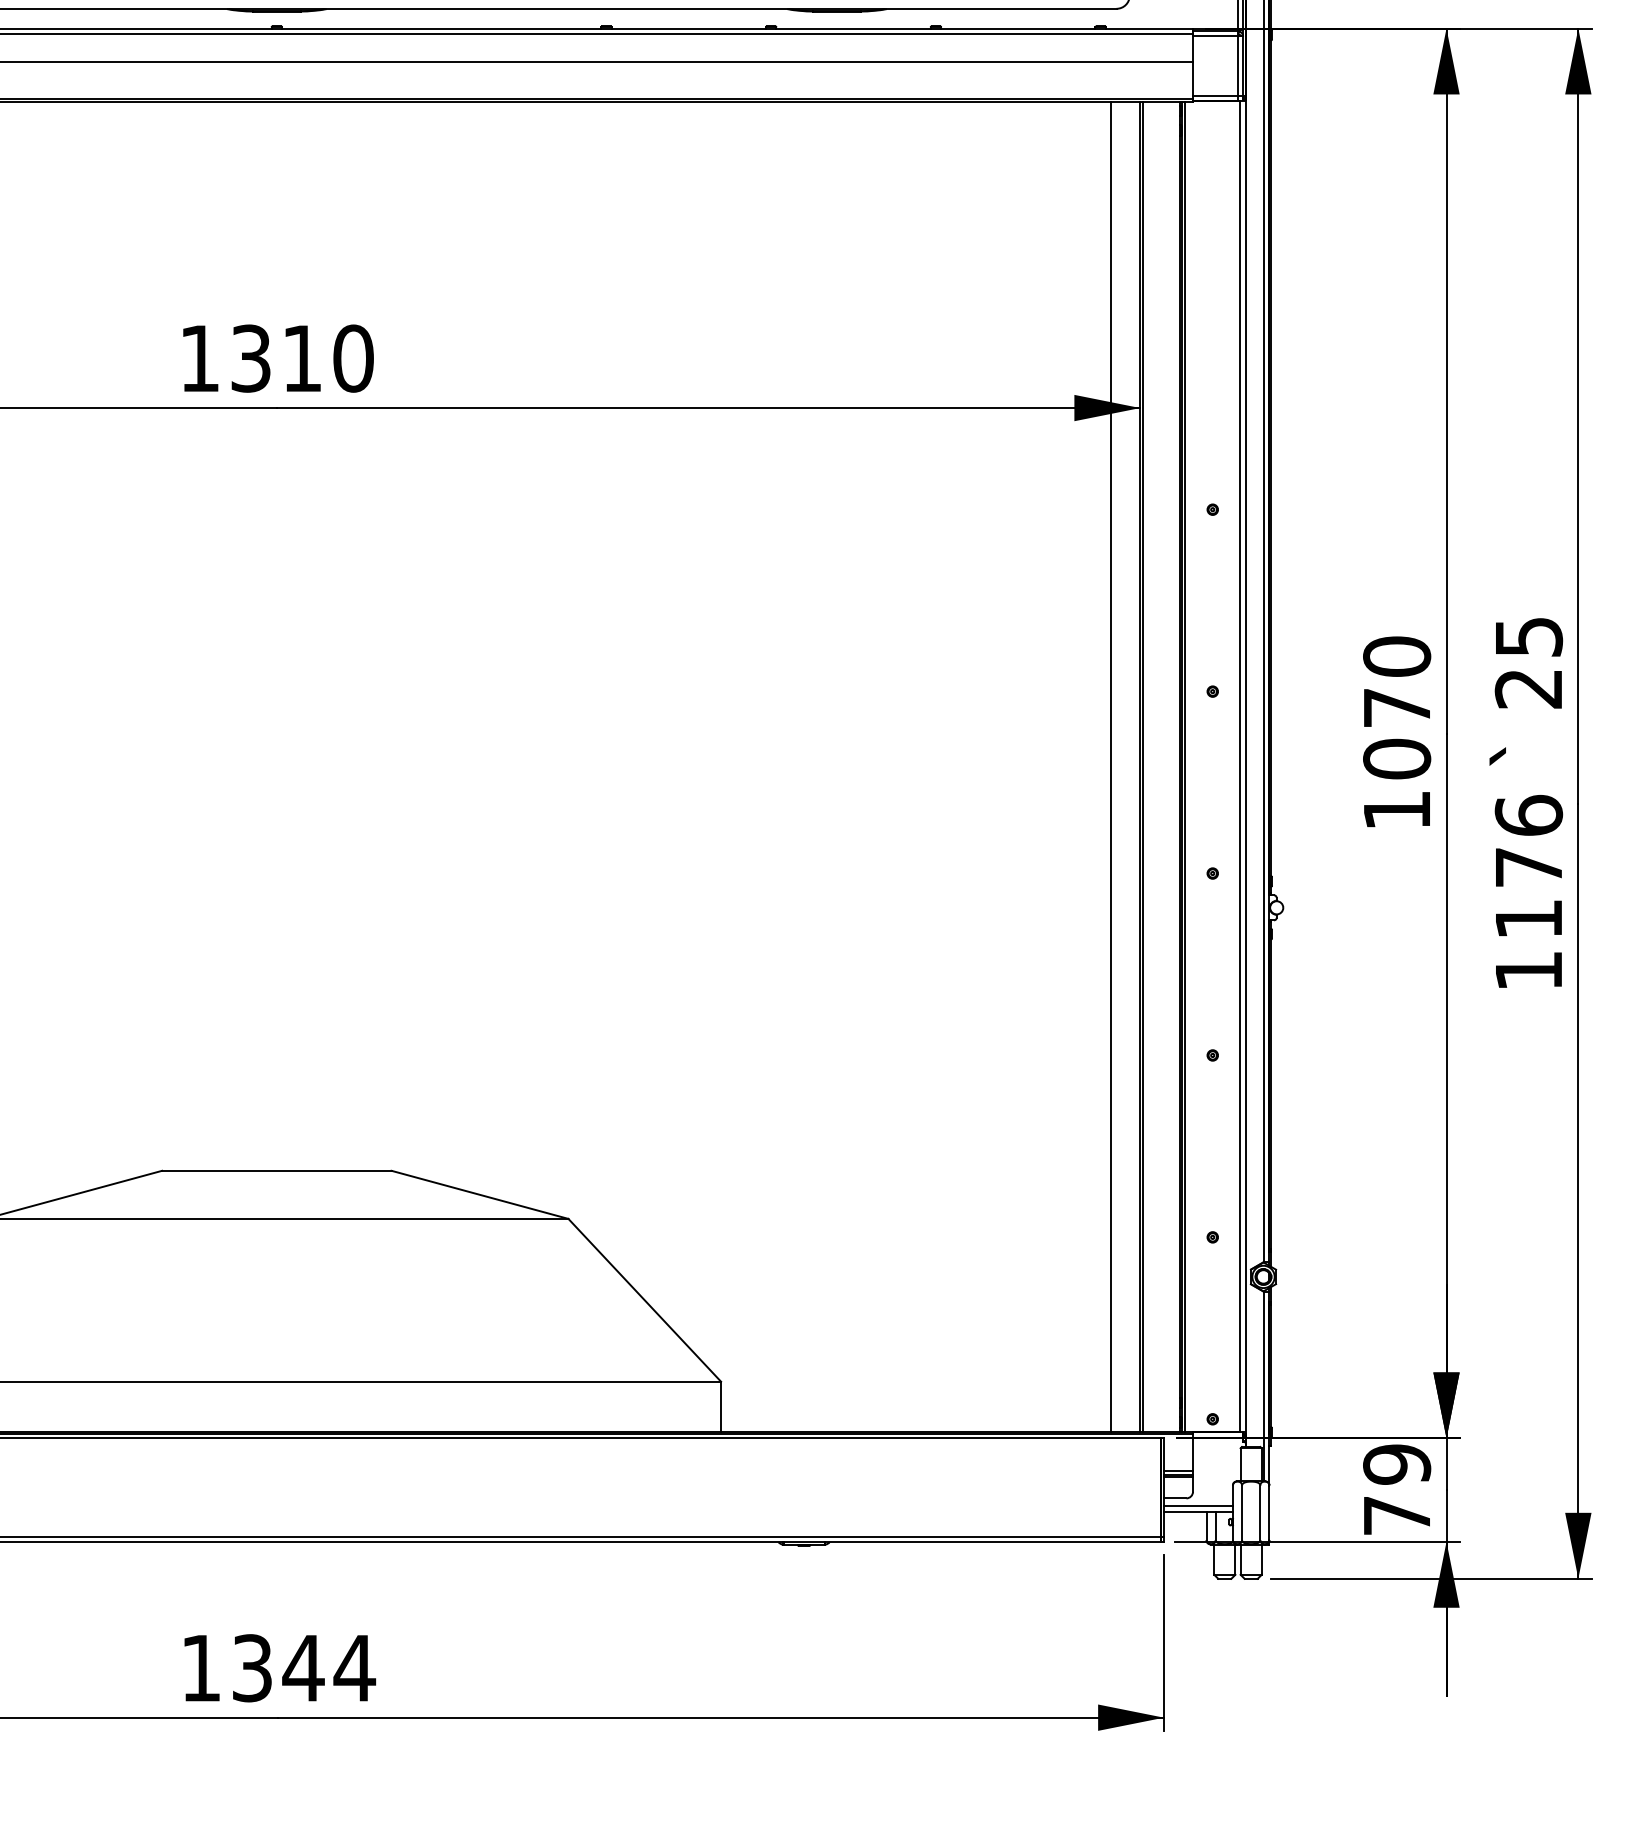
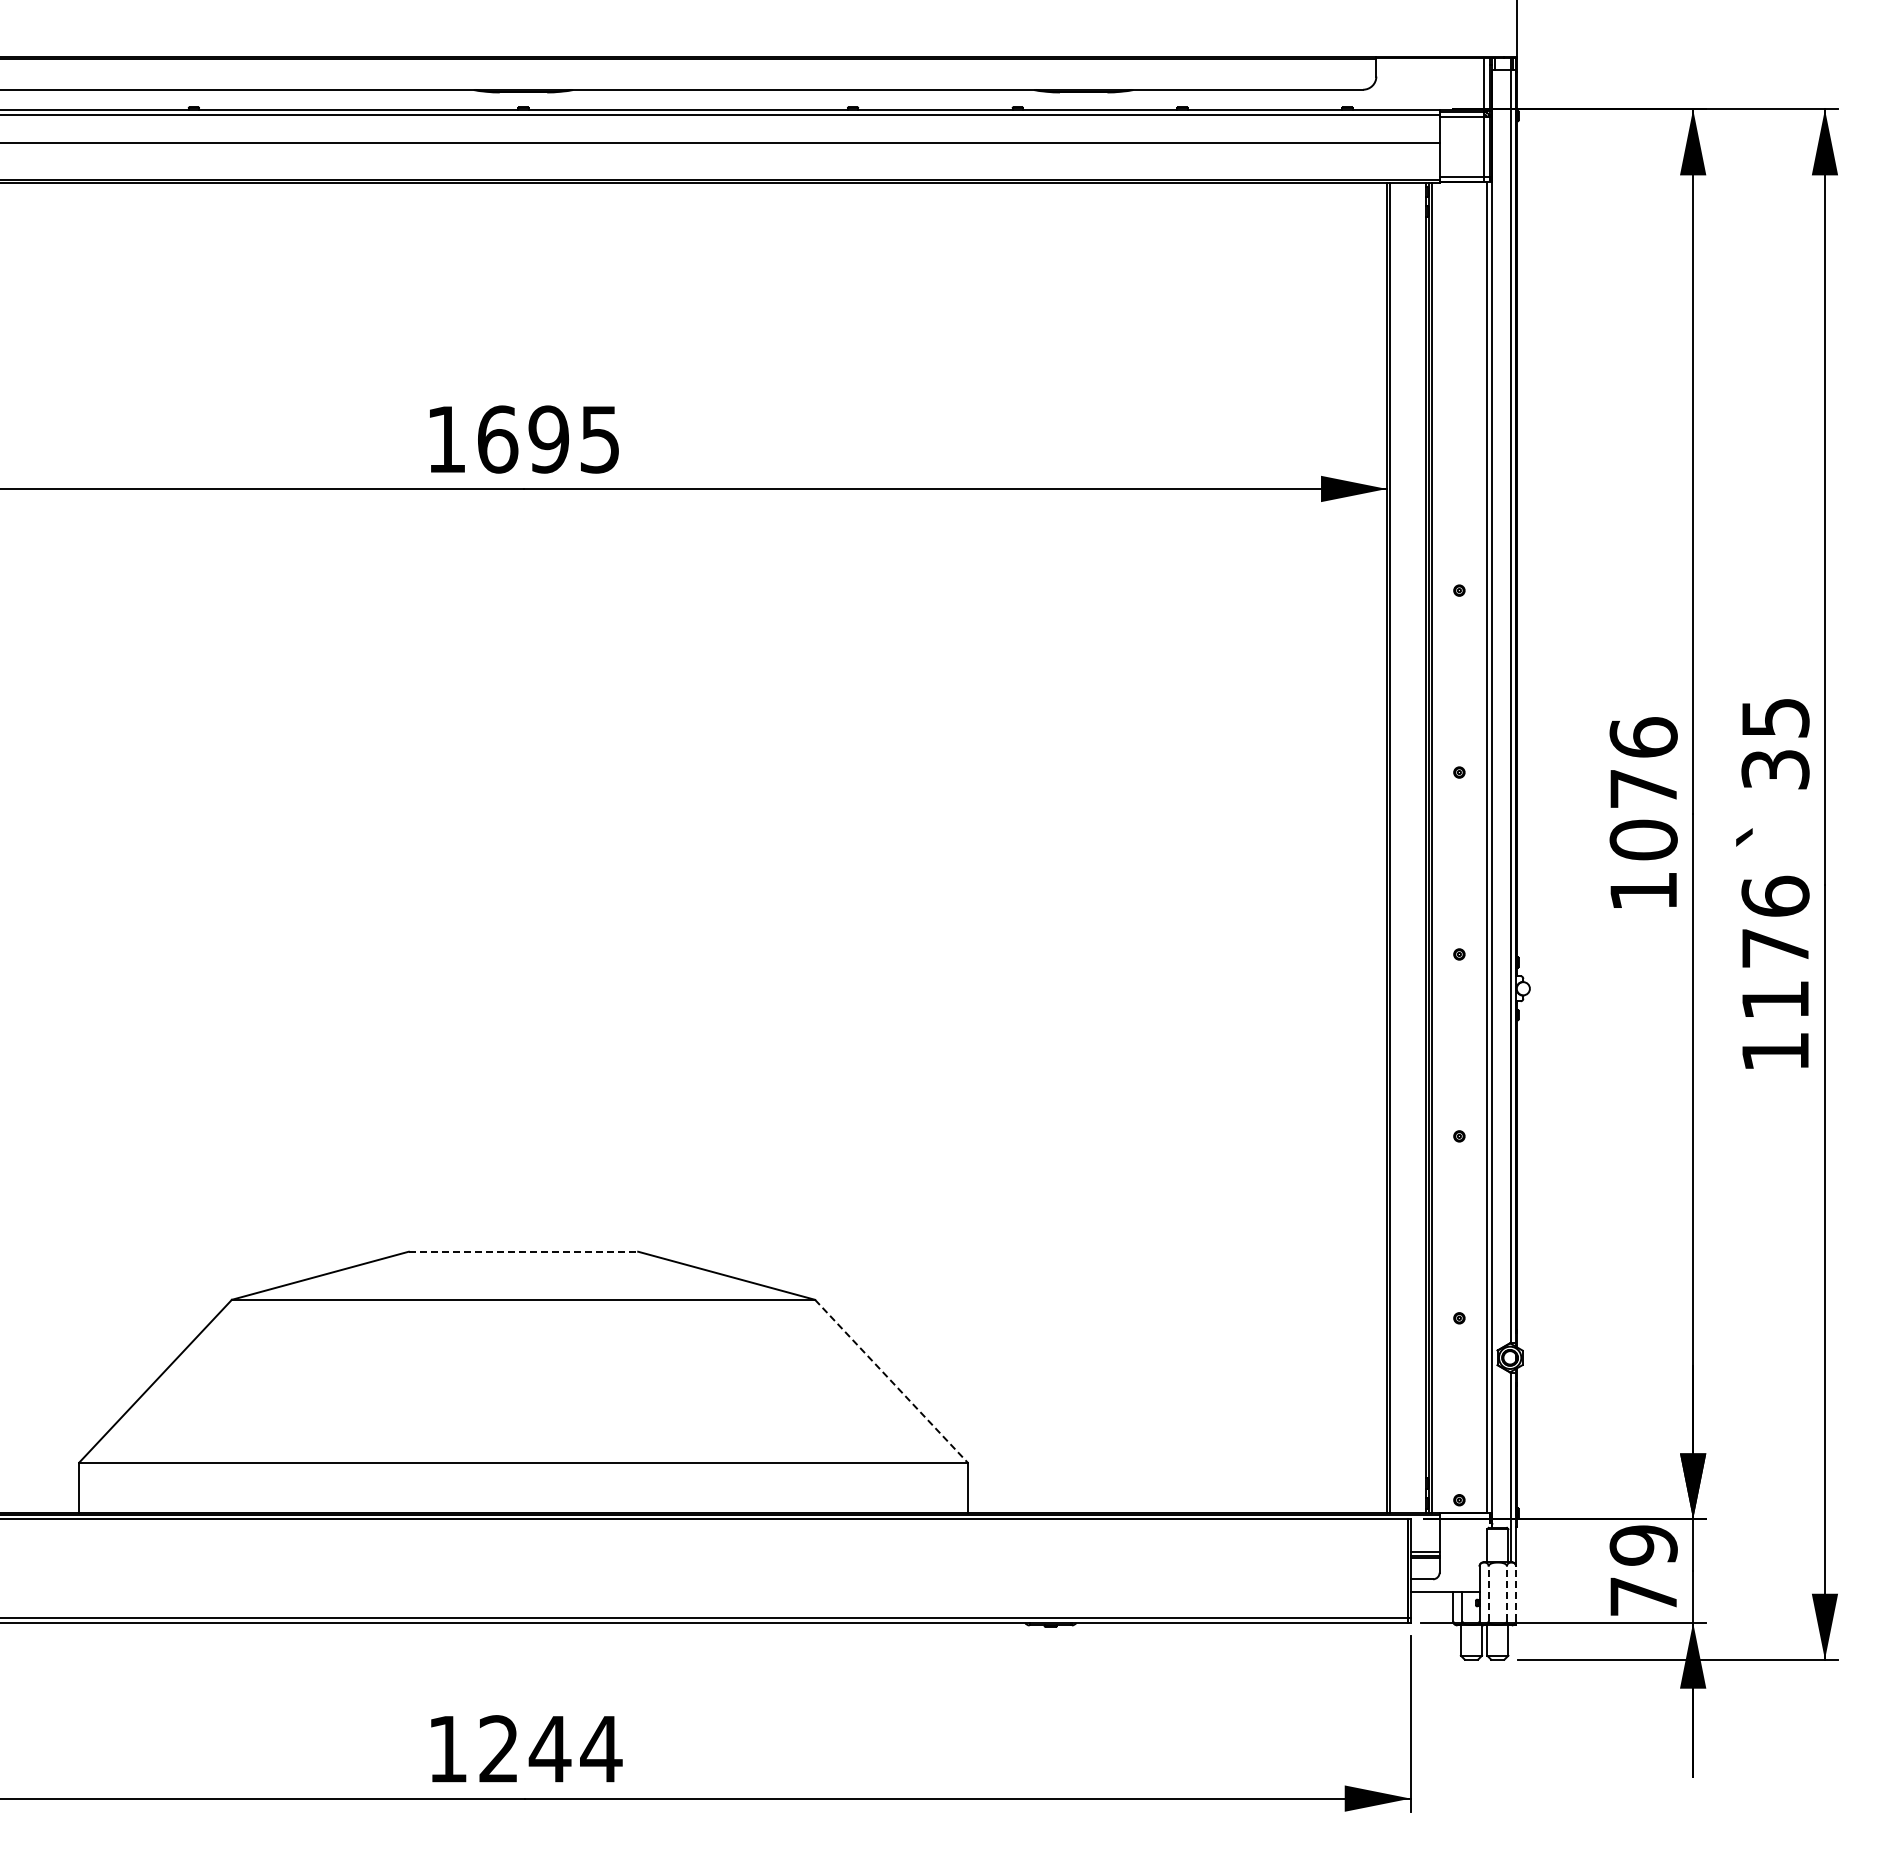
text: (302, 358) -> (549, 439), 1310 -> 1695
text: (1396, 656) -> (1643, 737), 1070 -> 1076
text: (1528, 688) -> (1775, 769), 25 -> 35
line: (1110, 766) -> (1357, 847), removed
line: (276, 1170) -> (523, 1251), solid -> dashed
line: (644, 1300) -> (891, 1381), solid -> dashed
line: (1197, 1506) -> (1444, 1587), removed
line: (1241, 1512) -> (1488, 1593), solid -> dashed
line: (1259, 1512) -> (1506, 1593), solid -> dashed
line: (1269, 1512) -> (1516, 1593), solid -> dashed
text: (251, 1668) -> (498, 1749), 1344 -> 1244

